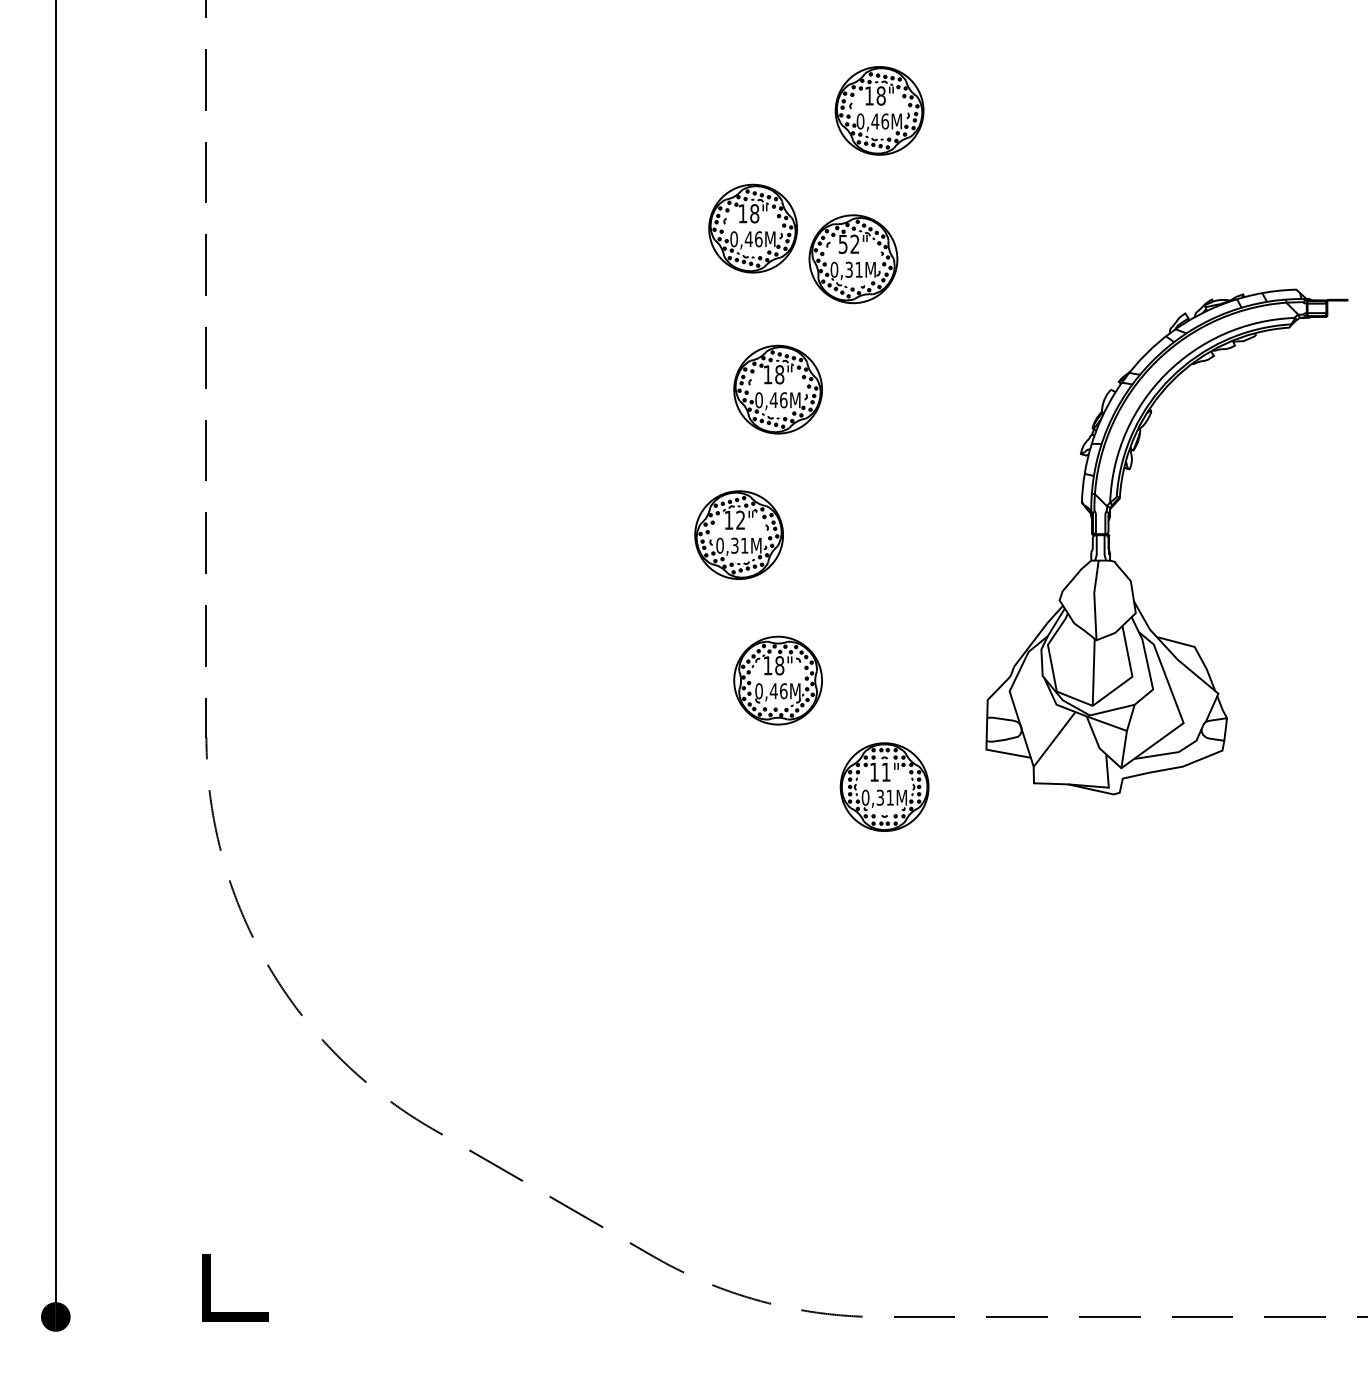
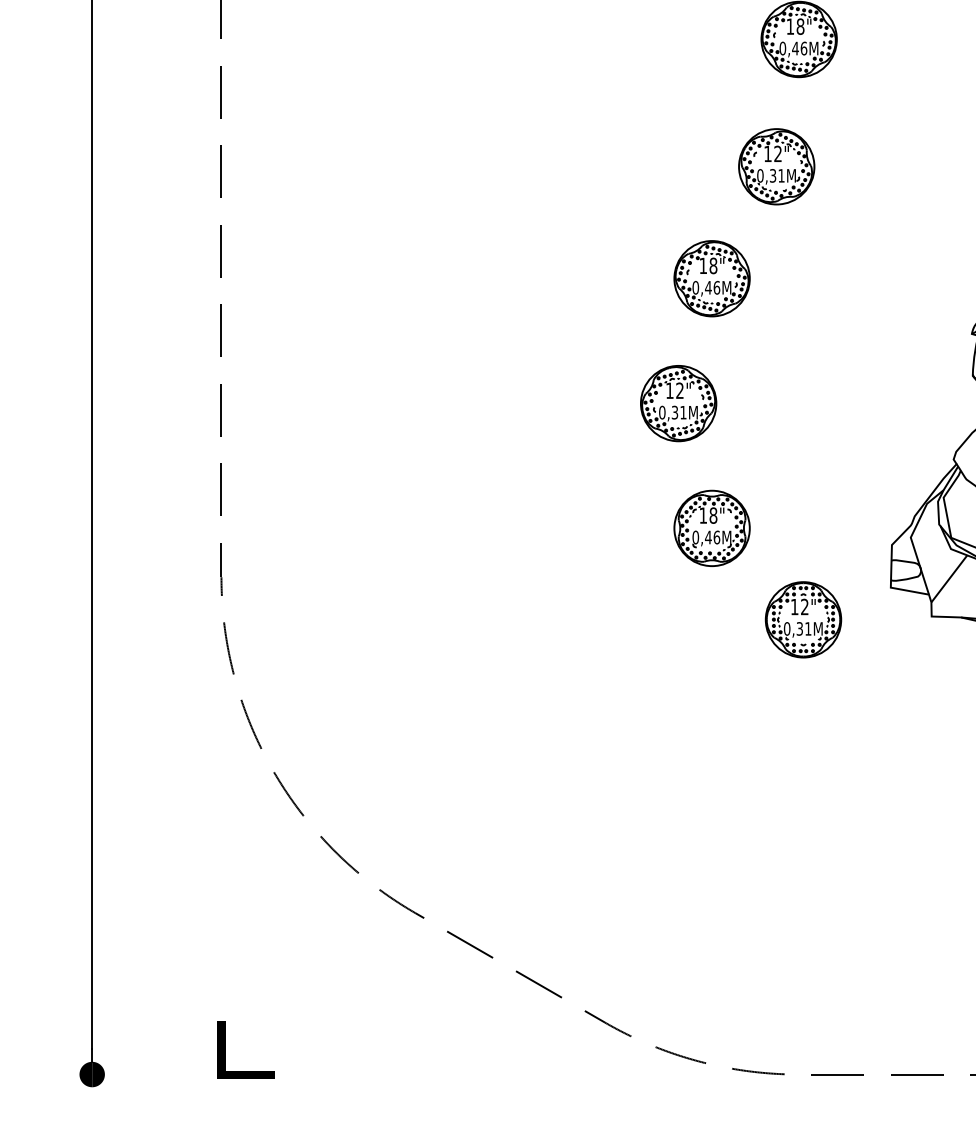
part: (752, 228) -> (690, 140), removed
text: (842, 244) -> (767, 154), 52" -> 12"
text: (885, 771) -> (804, 606), 11" -> 12"

